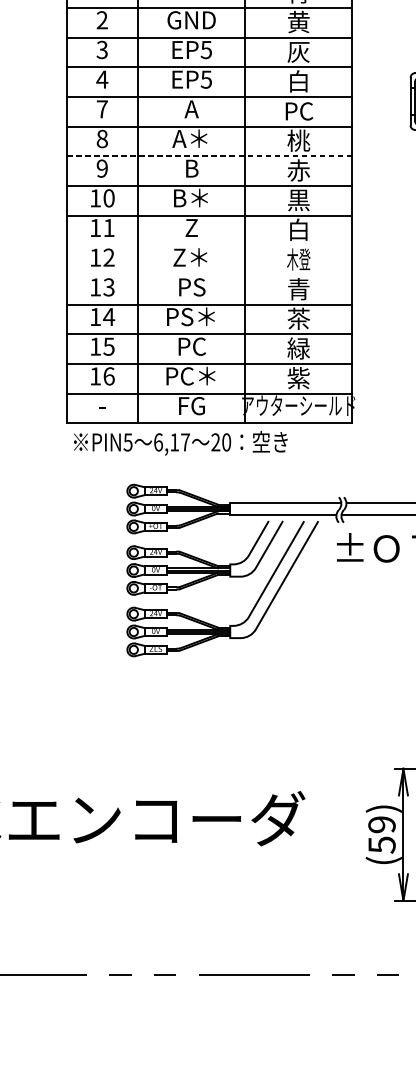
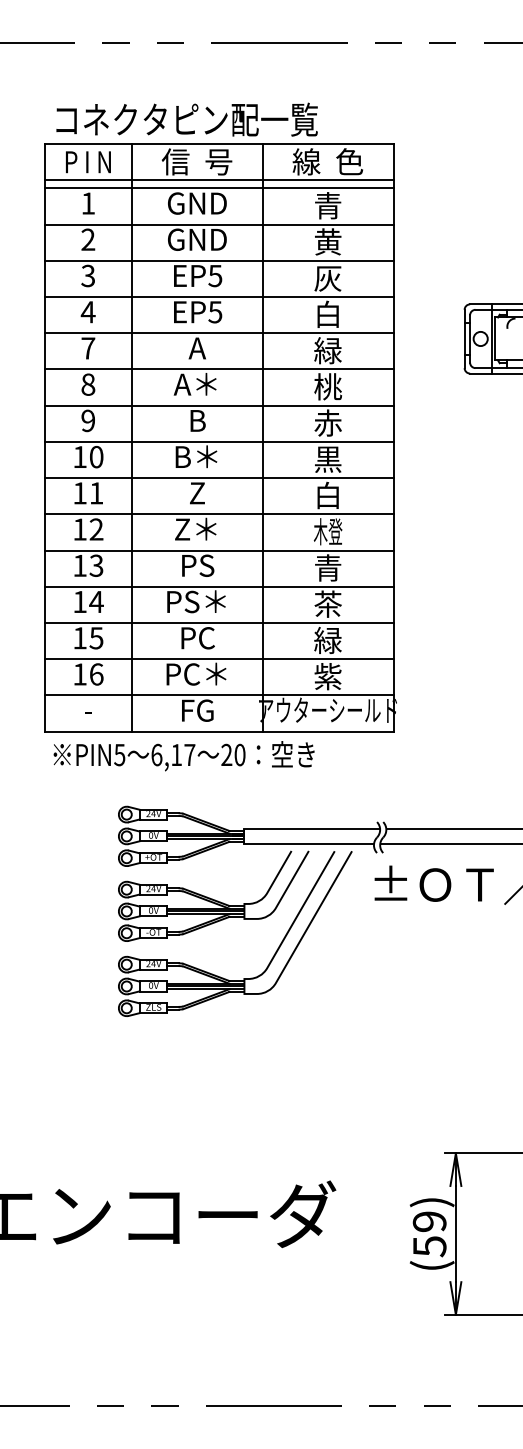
text: (299, 111) -> (328, 350), PC -> 緑
line: (208, 156) -> (218, 405), dashed -> solid
line: (208, 245) -> (218, 514), added
line: (208, 274) -> (218, 550), added

